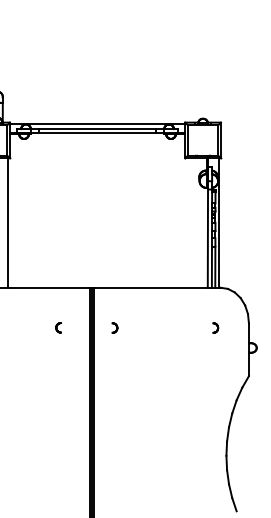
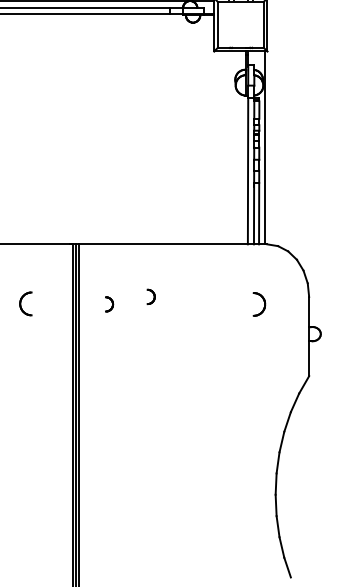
part: (142, 322) -> (150, 296), added
part: (58, 327) -> (25, 303), size x1.6
part: (215, 327) -> (259, 303), size x1.6

